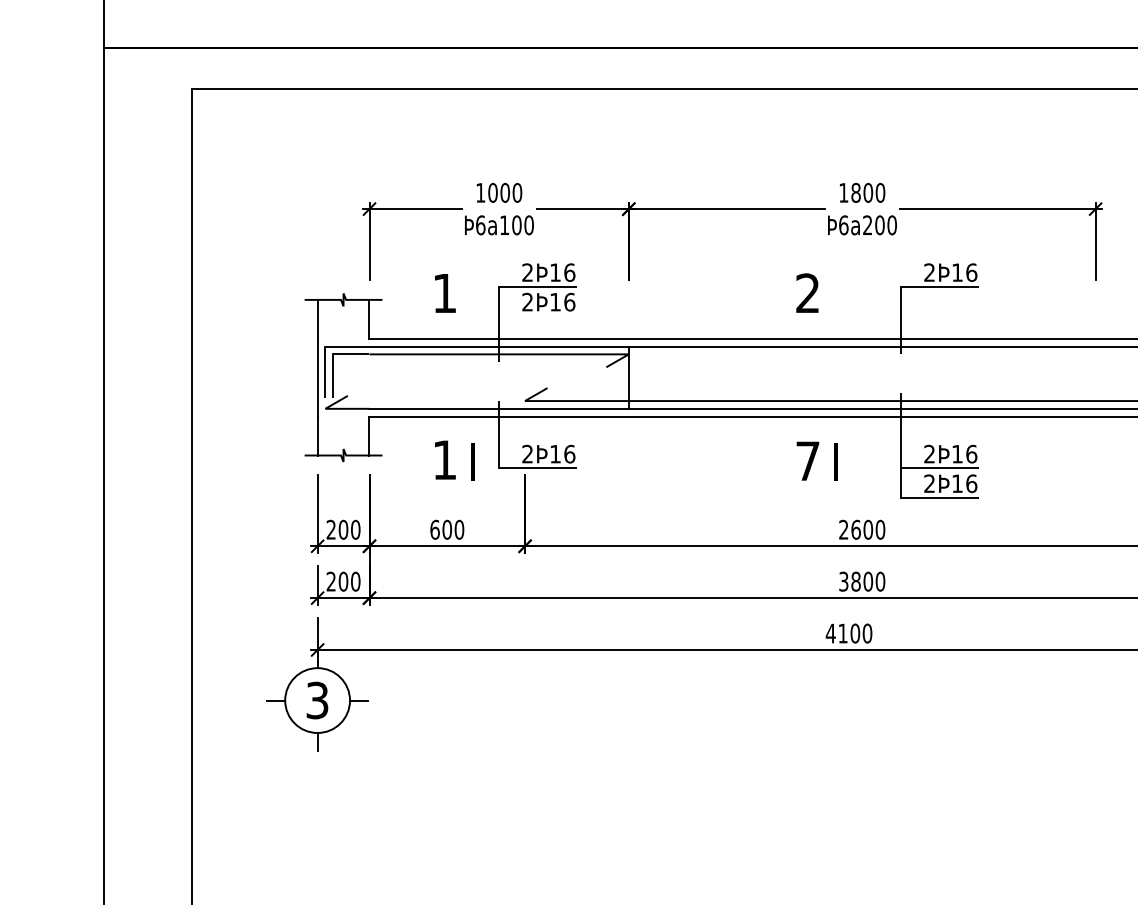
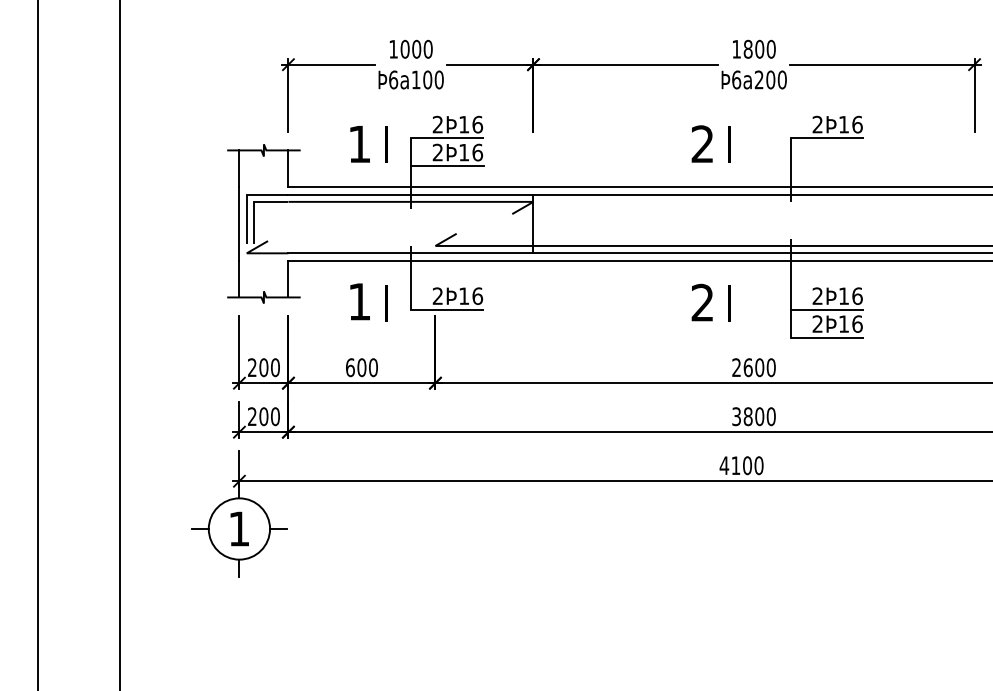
line: (472, 293) -> (385, 144), added
line: (835, 293) -> (728, 144), added
line: (537, 316) -> (447, 166), added
text: (807, 460) -> (702, 302), 7 -> 2
text: (317, 700) -> (239, 528), 3 -> 1

